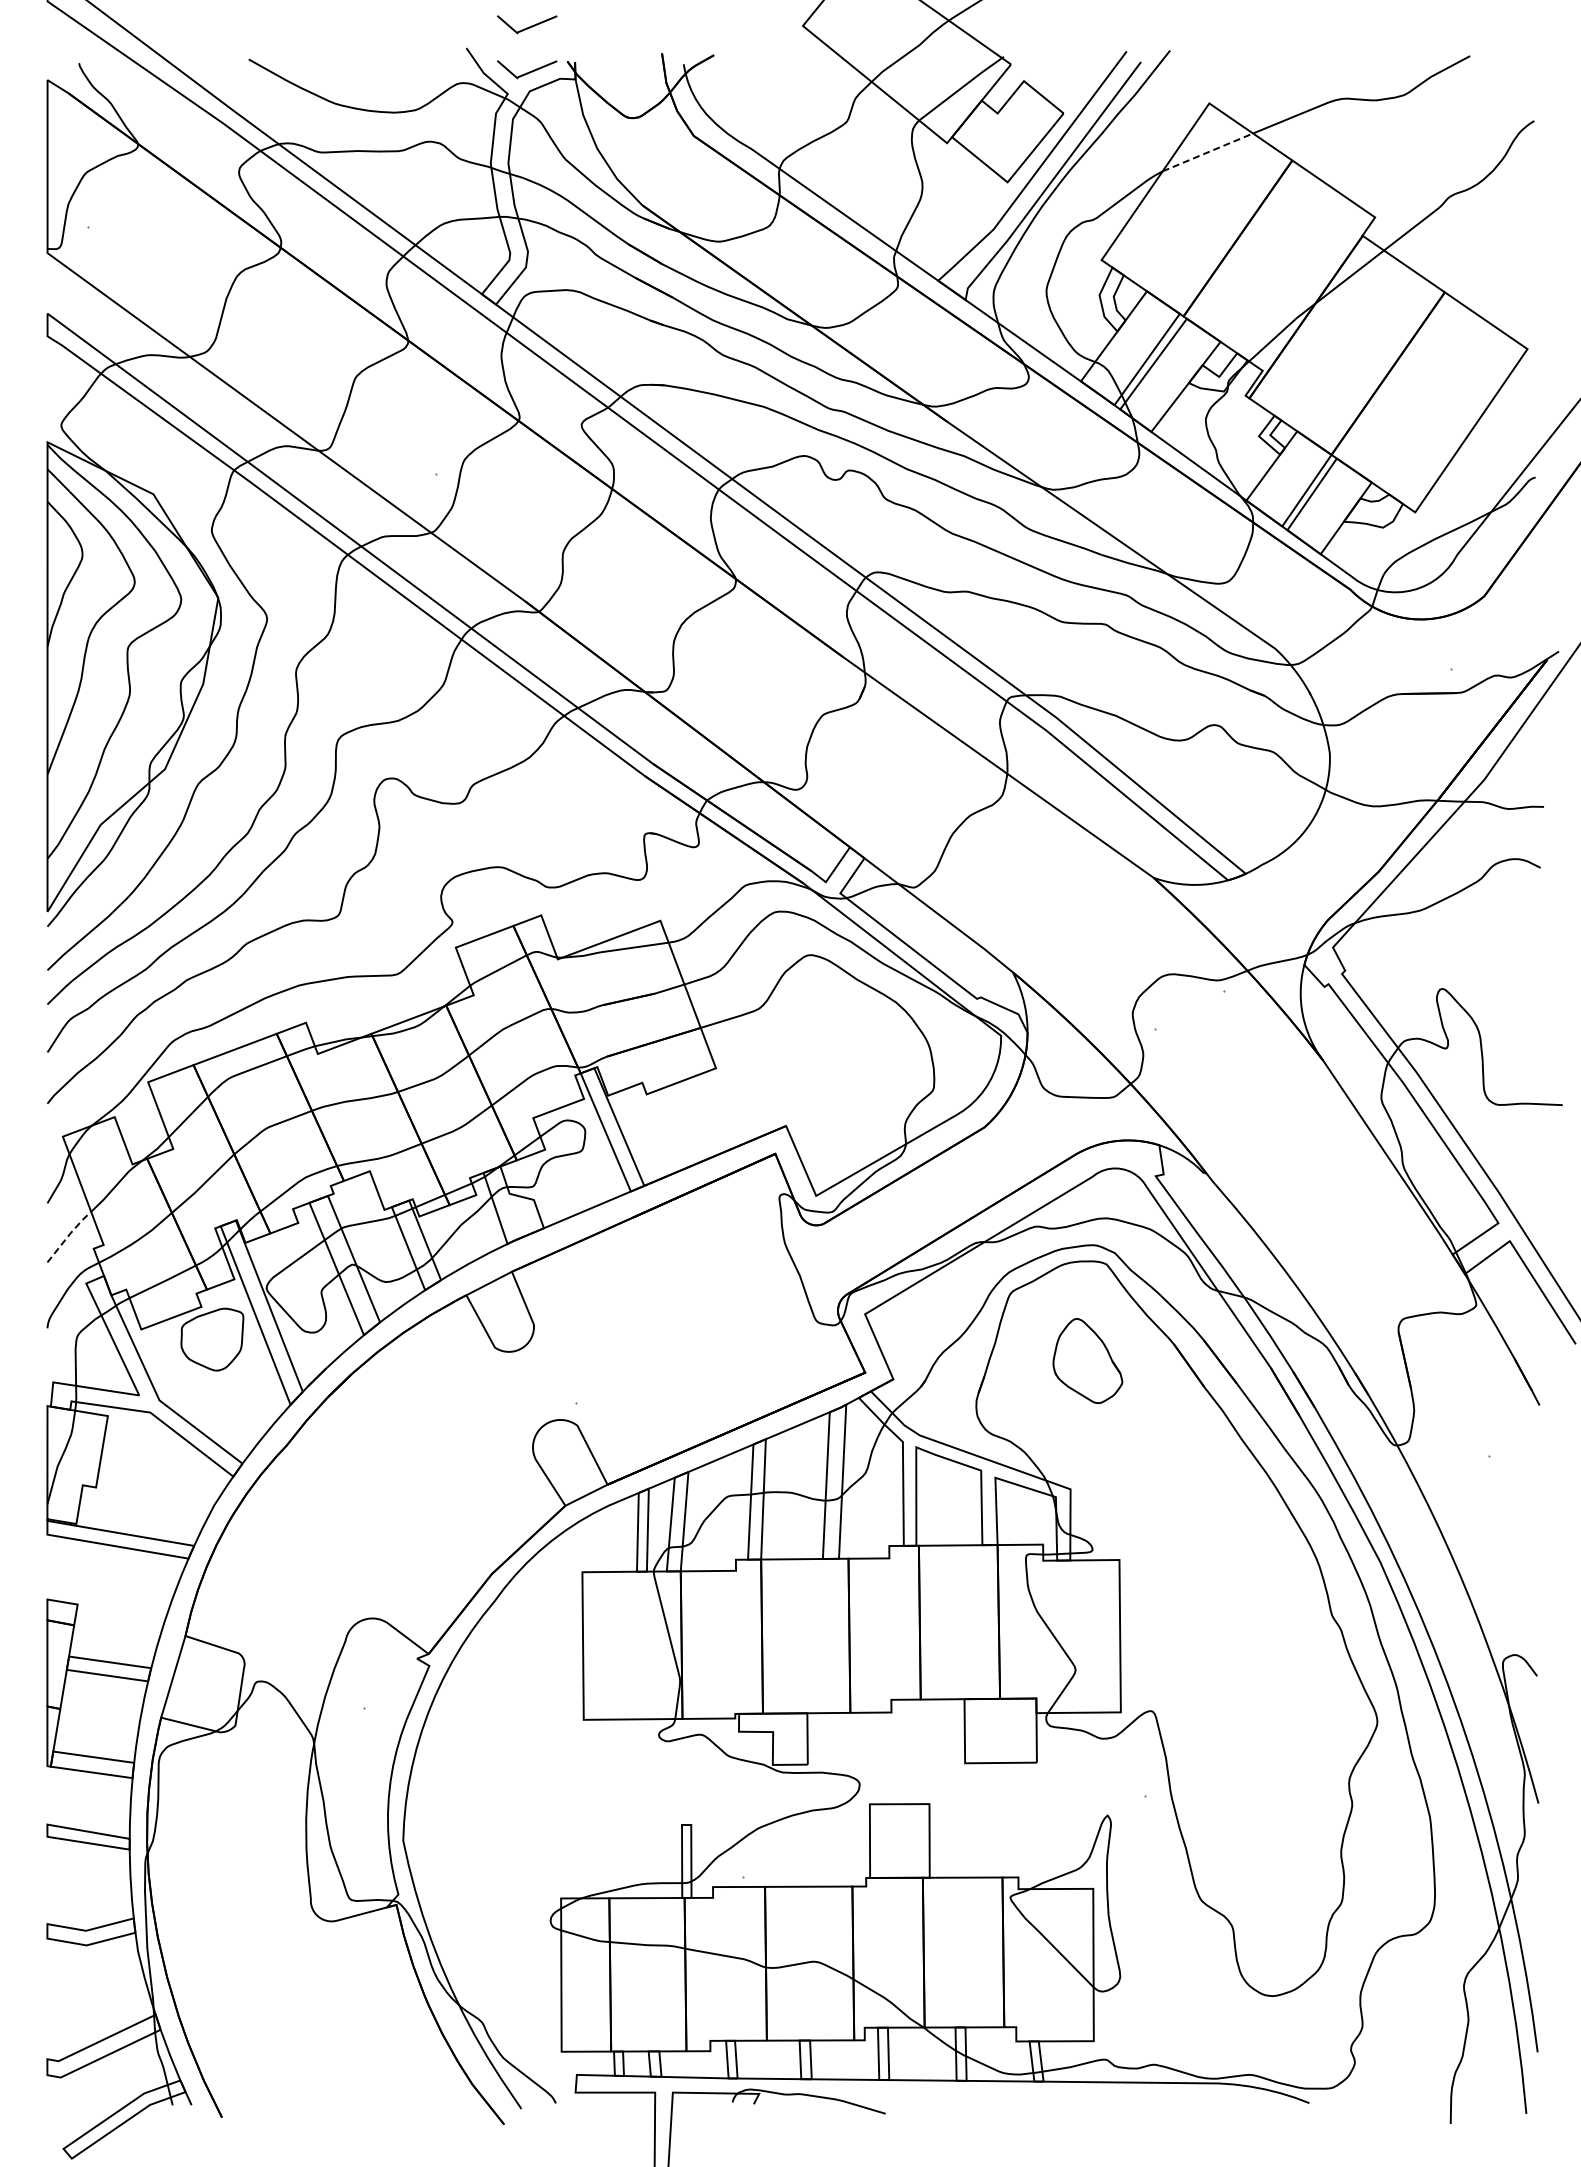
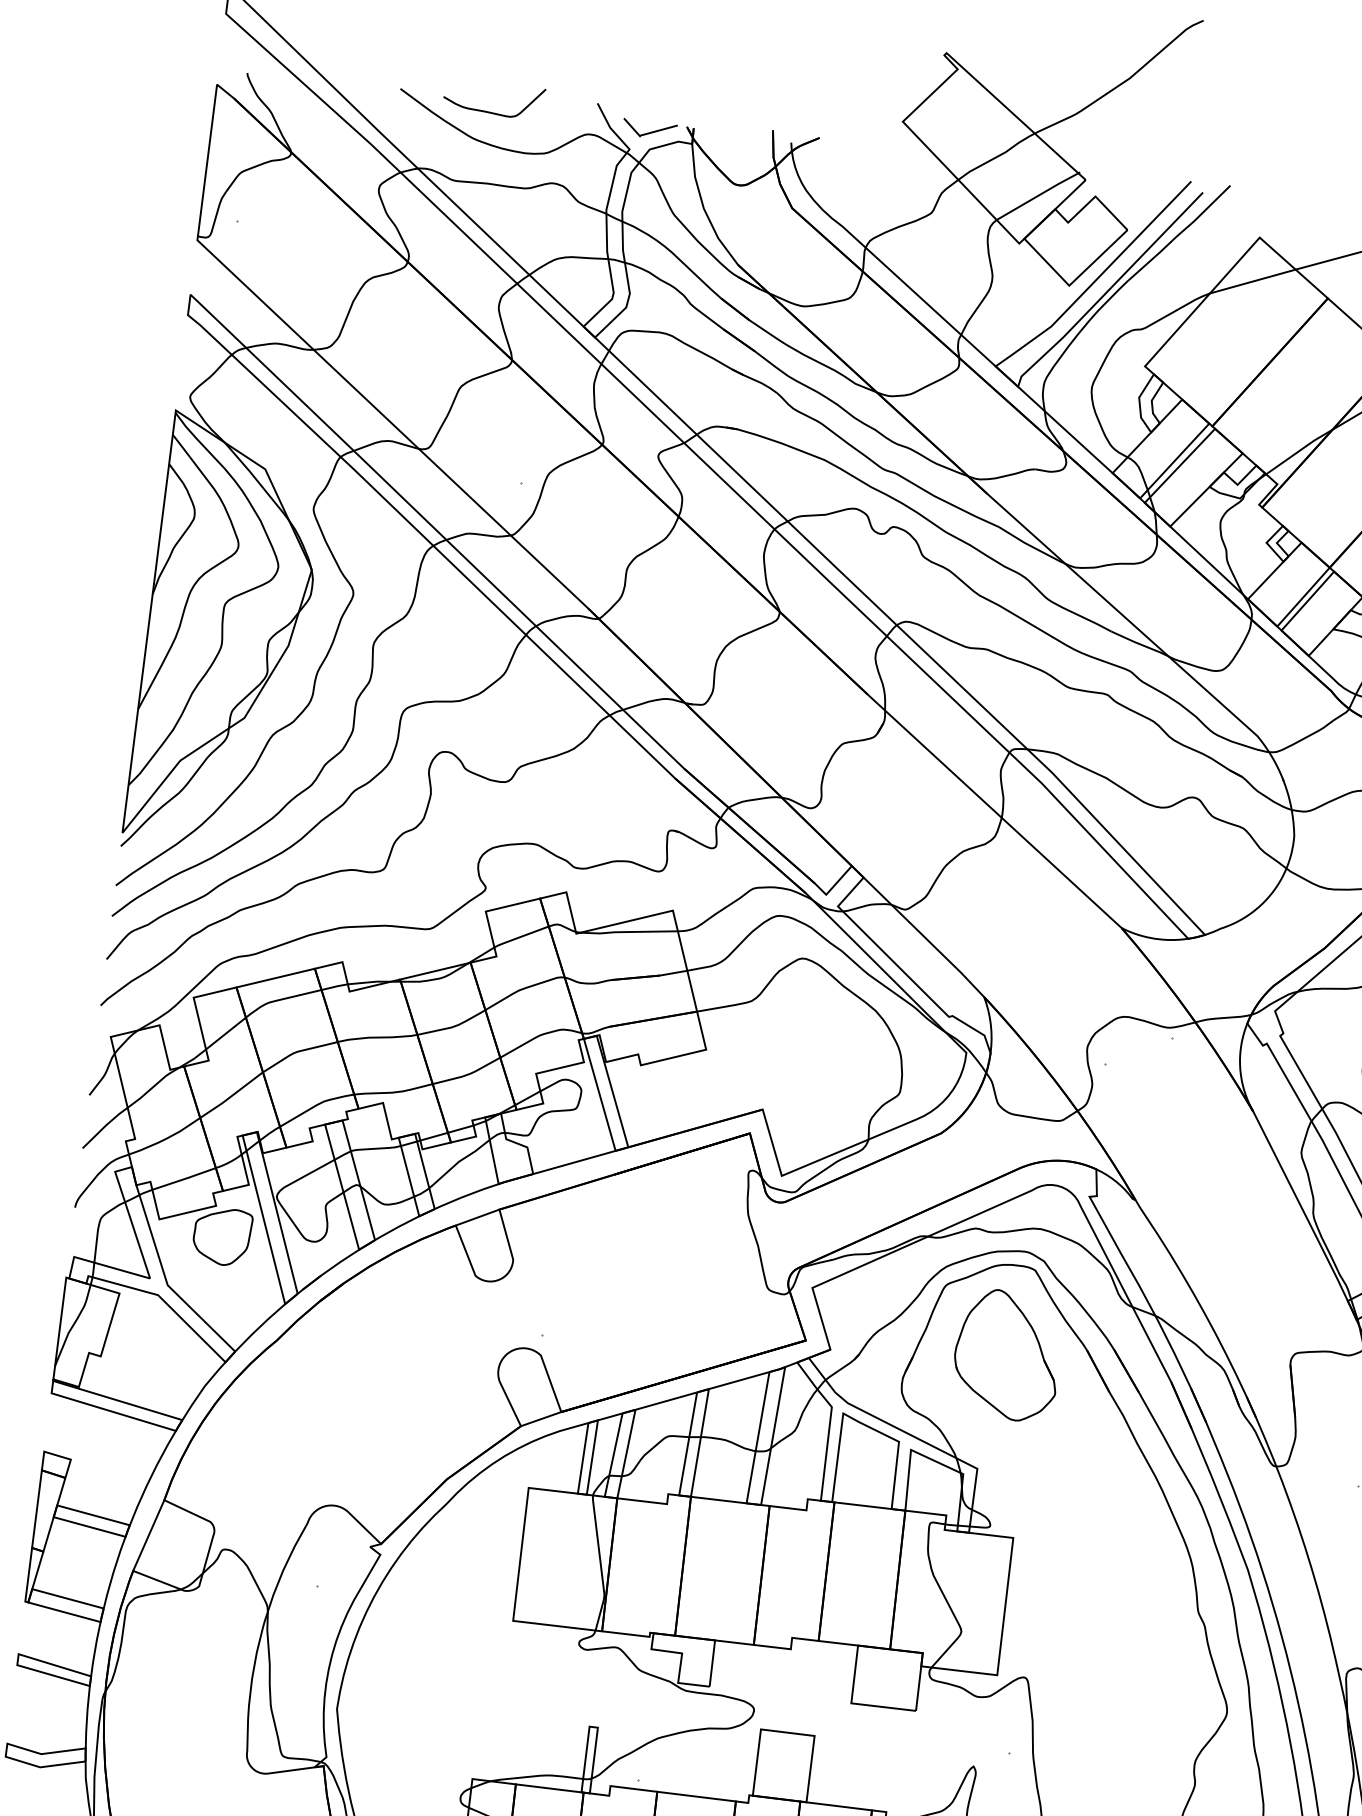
line: (529, 26) -> (656, 91), removed
curve: (352, 72) -> (492, 112), added
line: (1208, 152) -> (1253, 281), dashed -> solid
line: (69, 1235) -> (105, 1126), dashed -> solid
part: (1087, 1360) -> (1007, 1354), size x1.67

